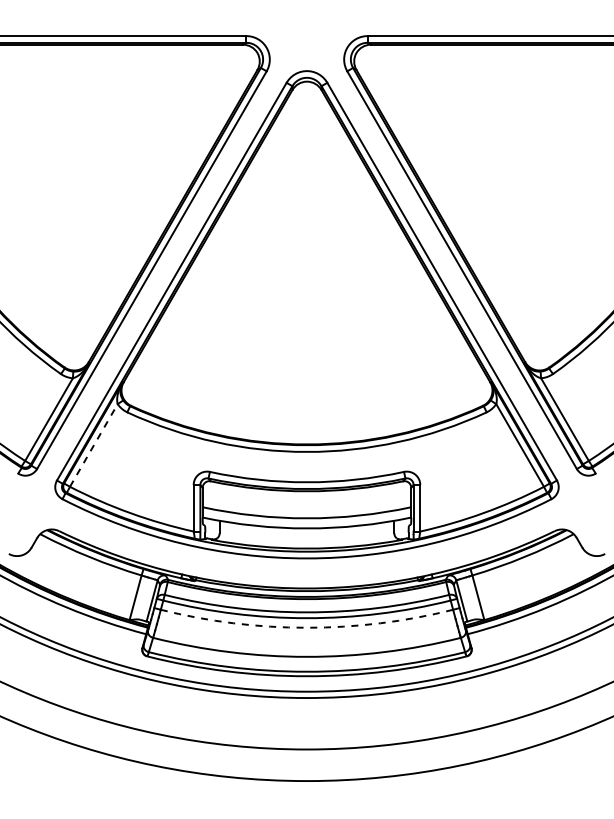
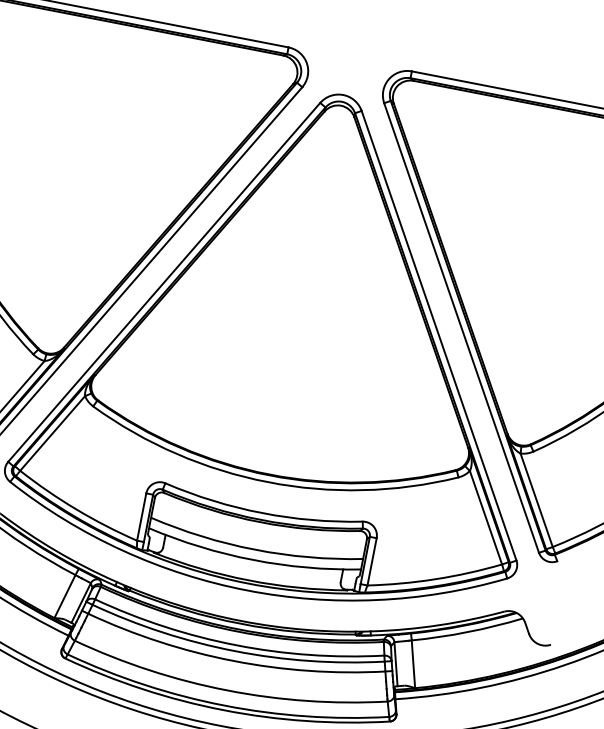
line: (93, 445) -> (52, 433), dashed -> solid
arc: (307, 627) -> (233, 660), dashed -> solid

